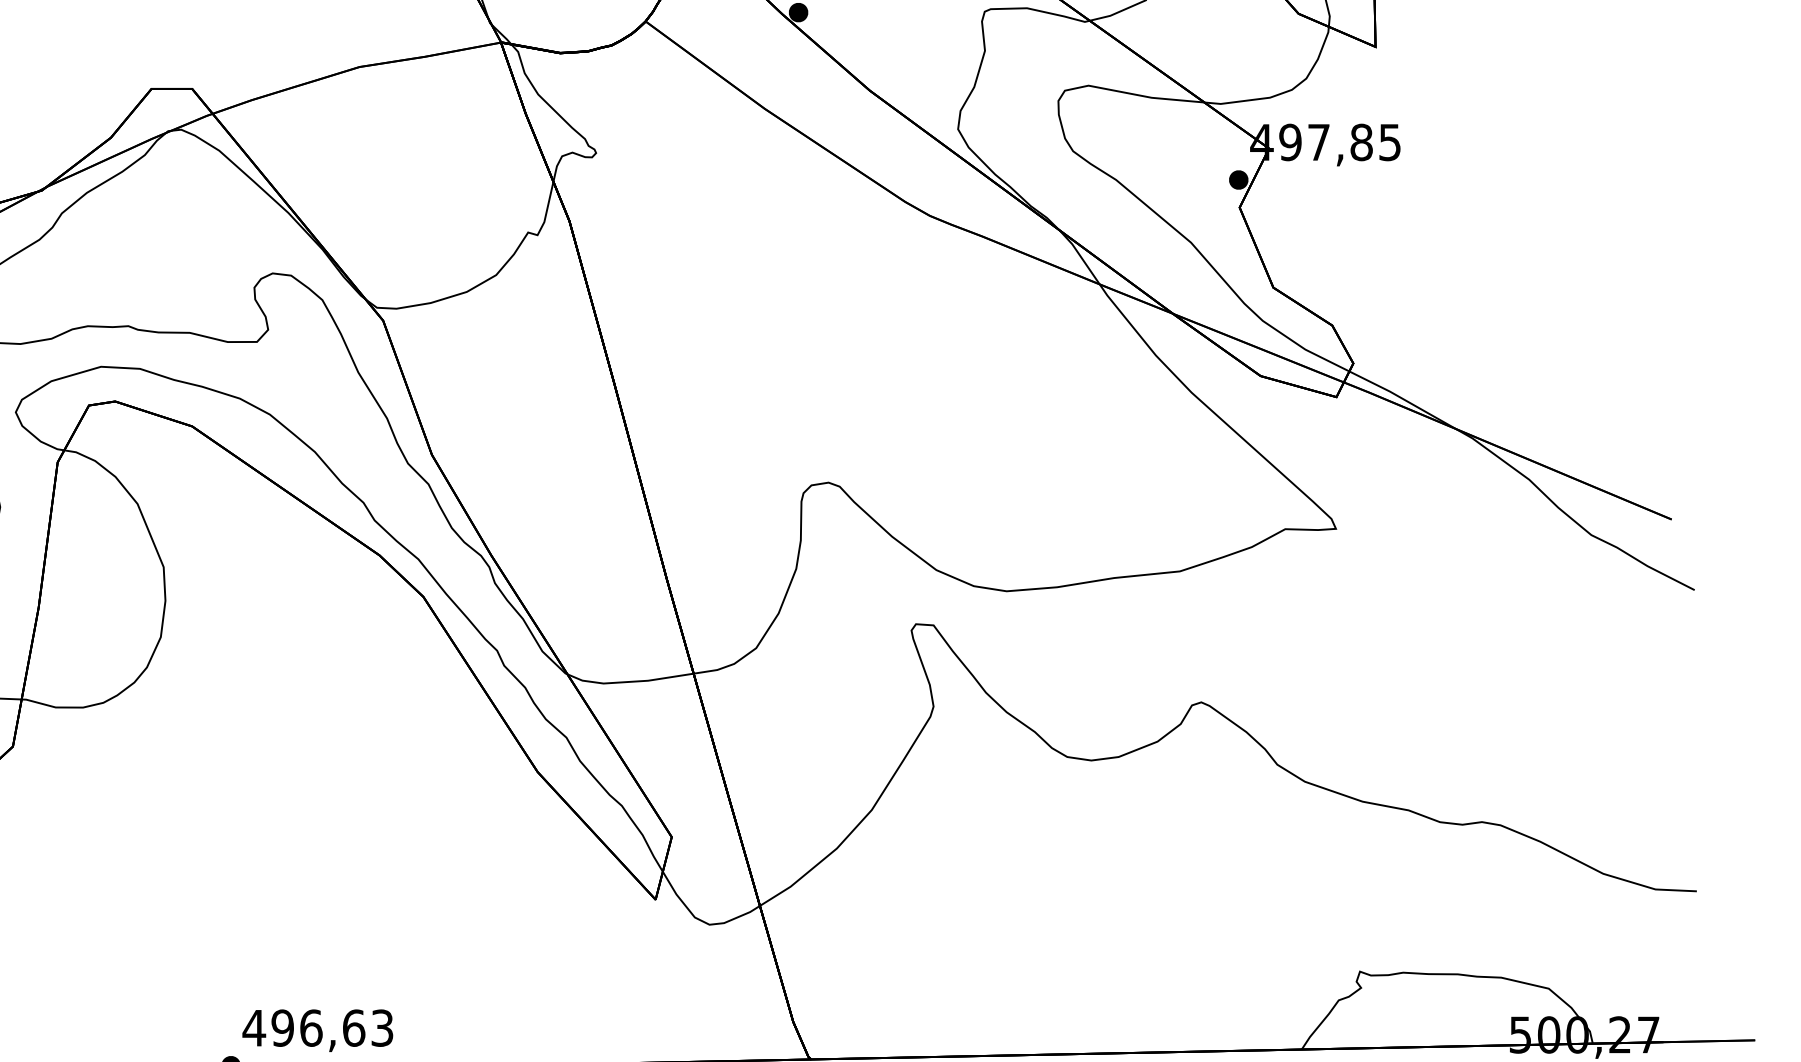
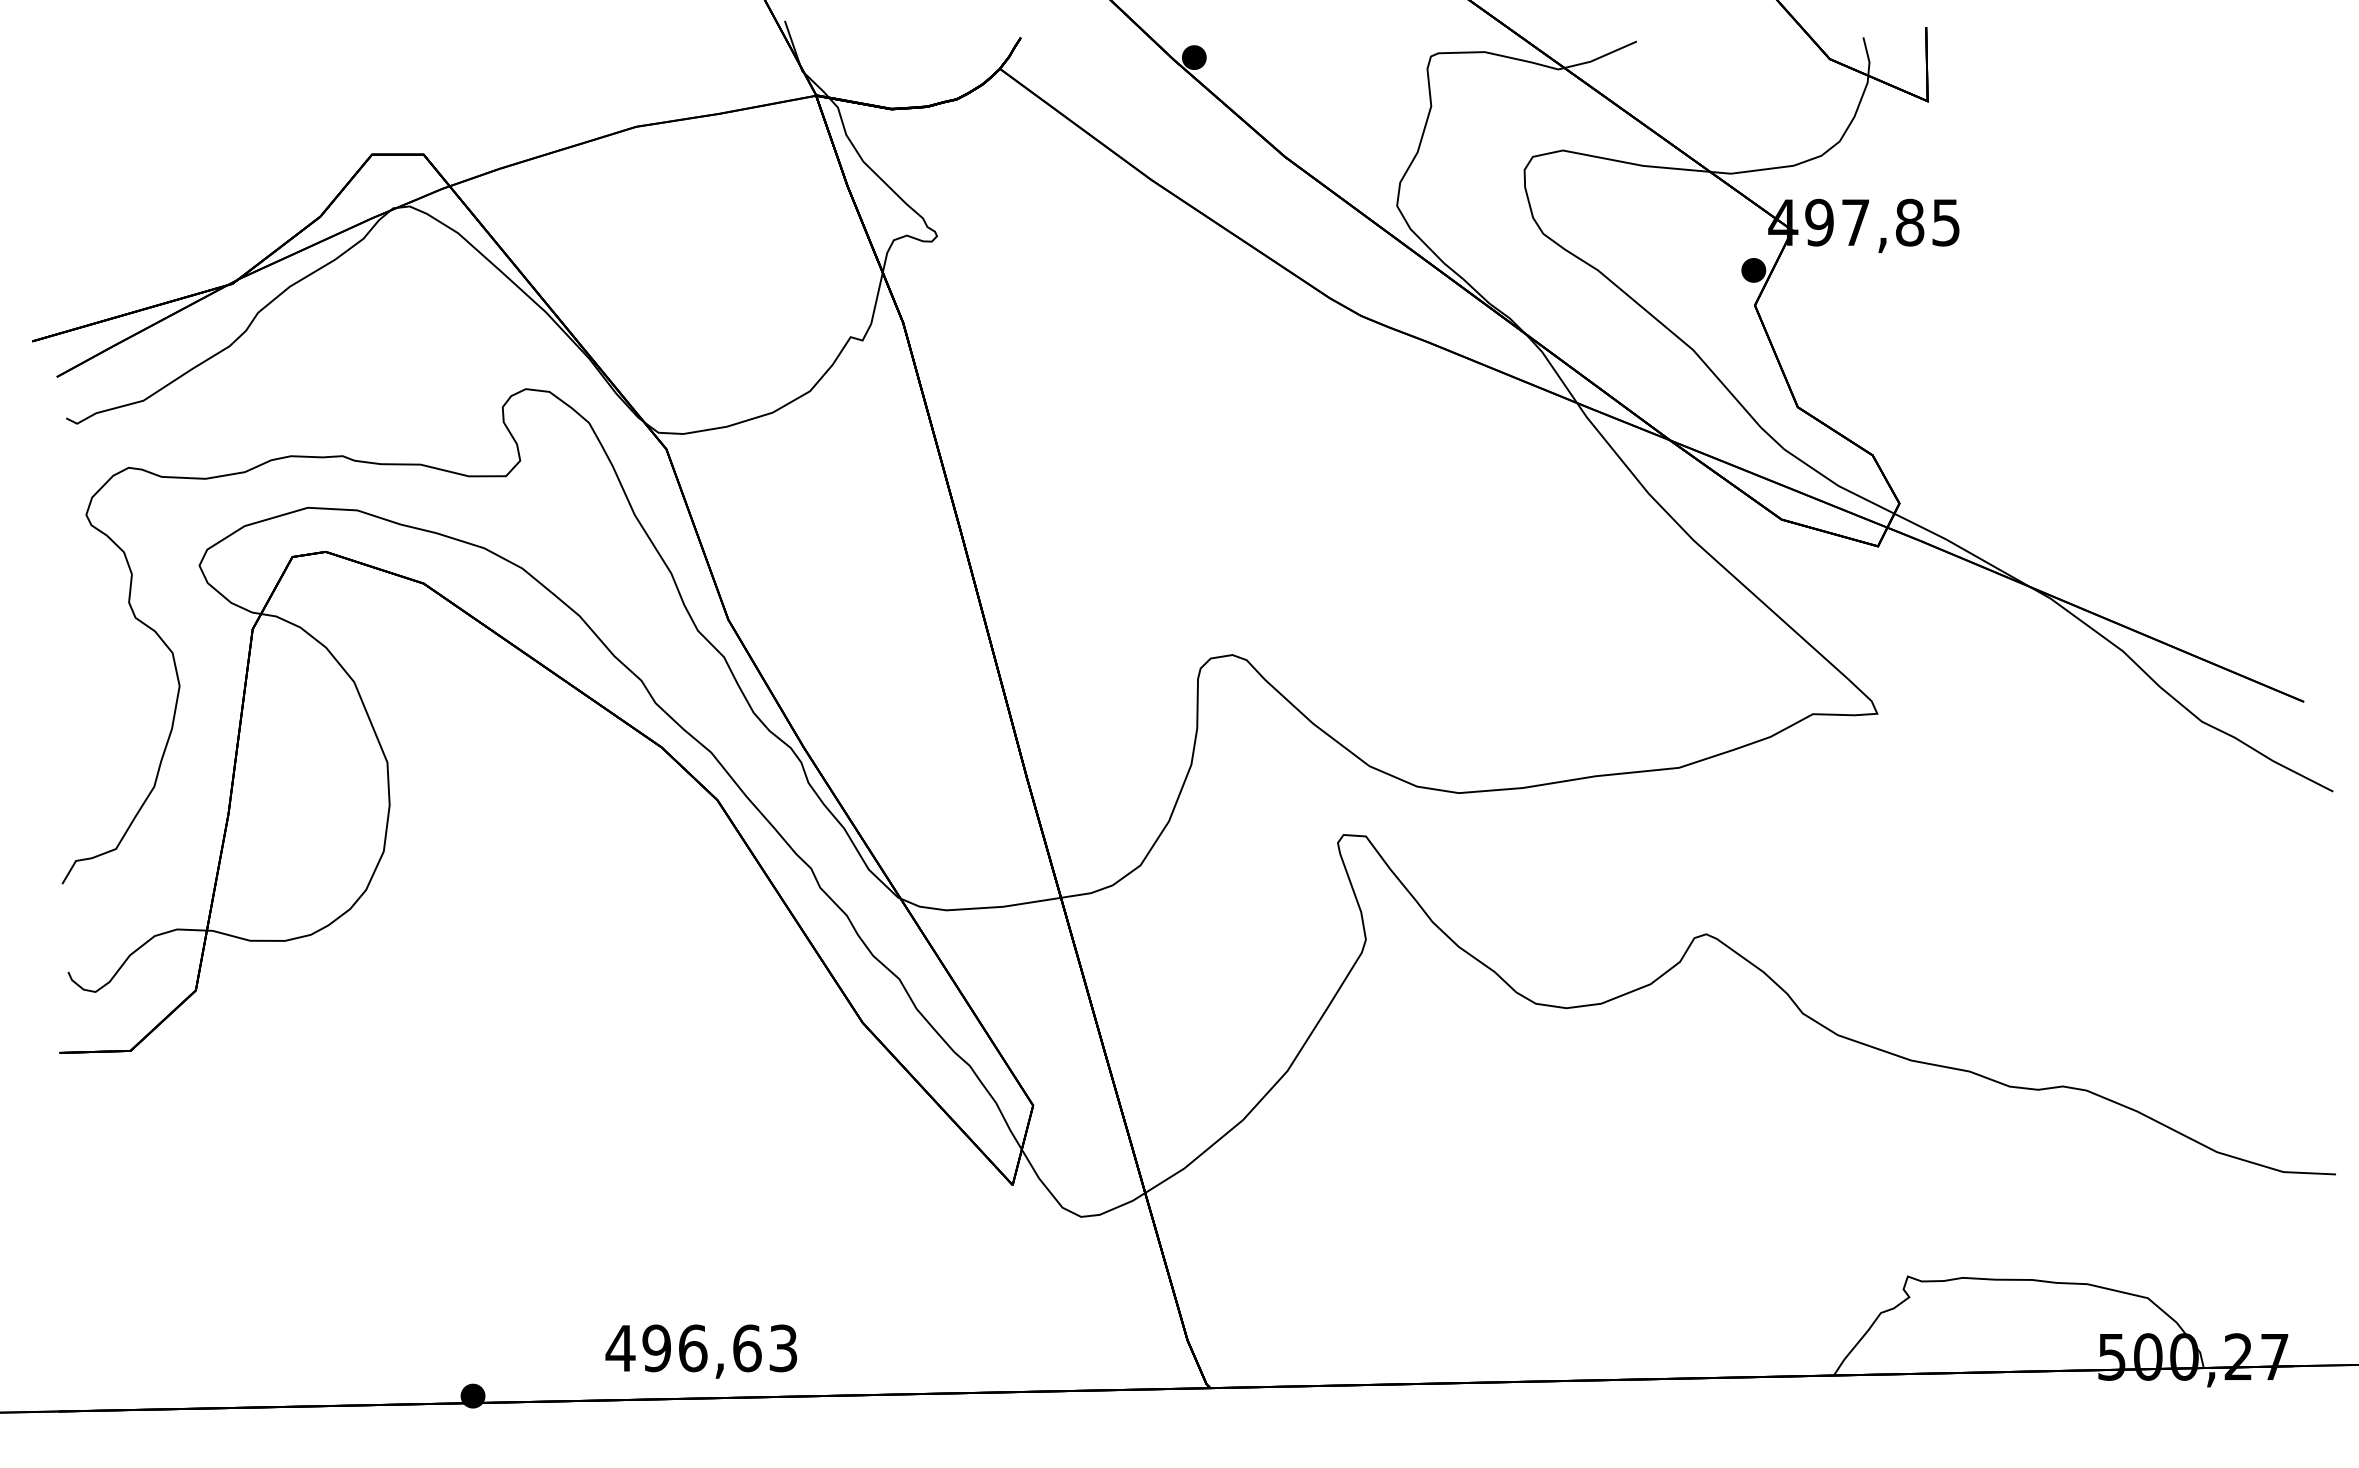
text: (317, 1030) -> (700, 1351), moved

